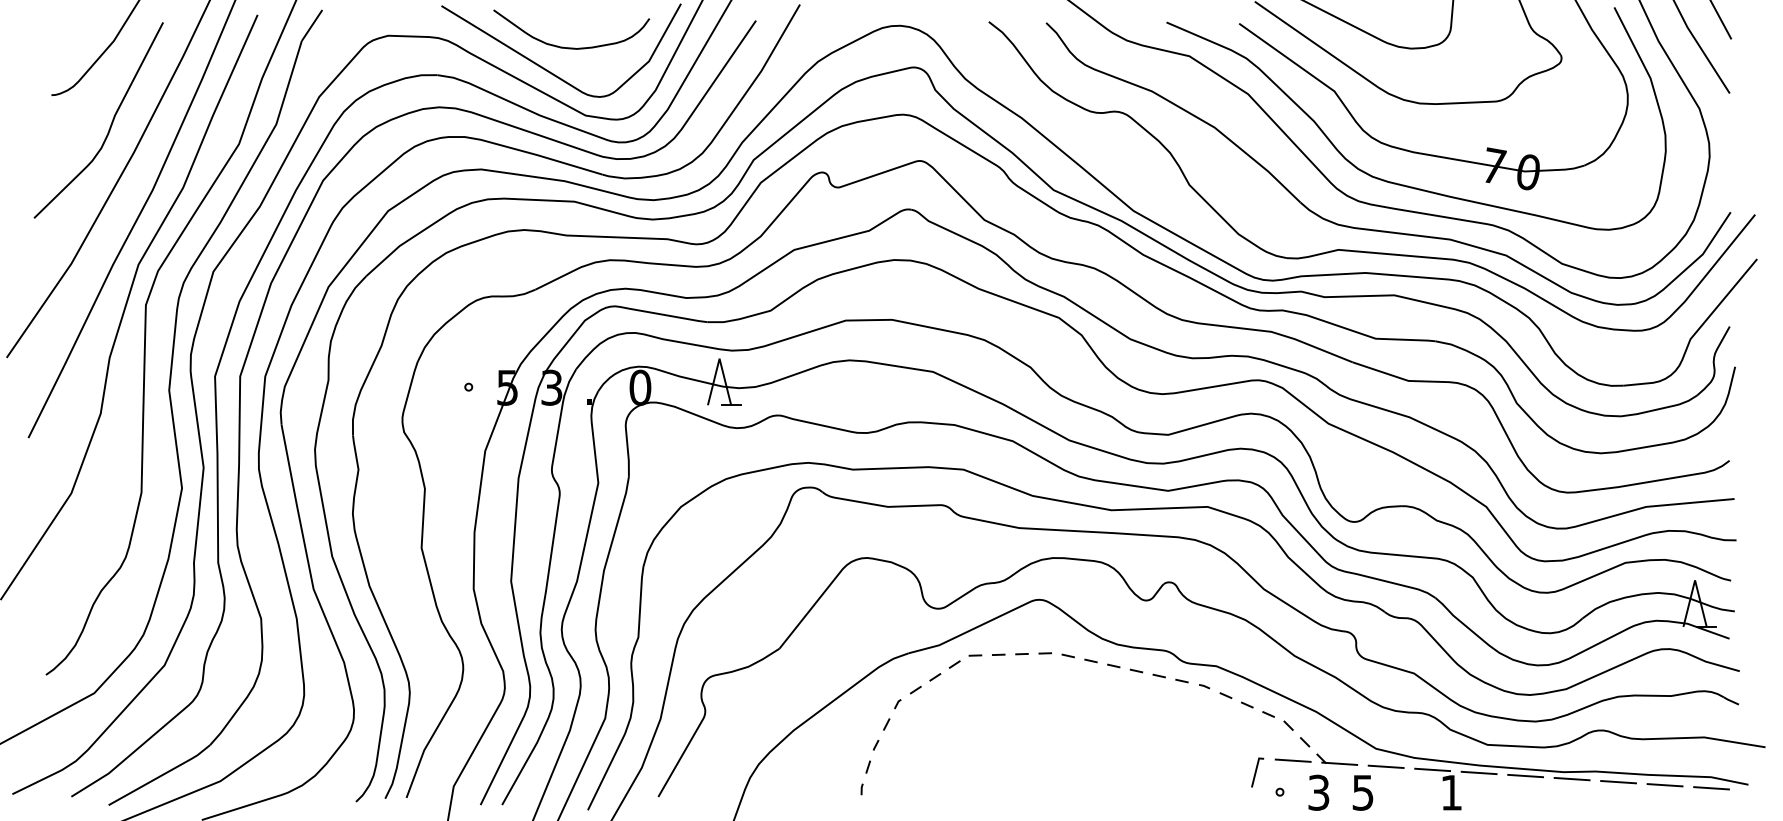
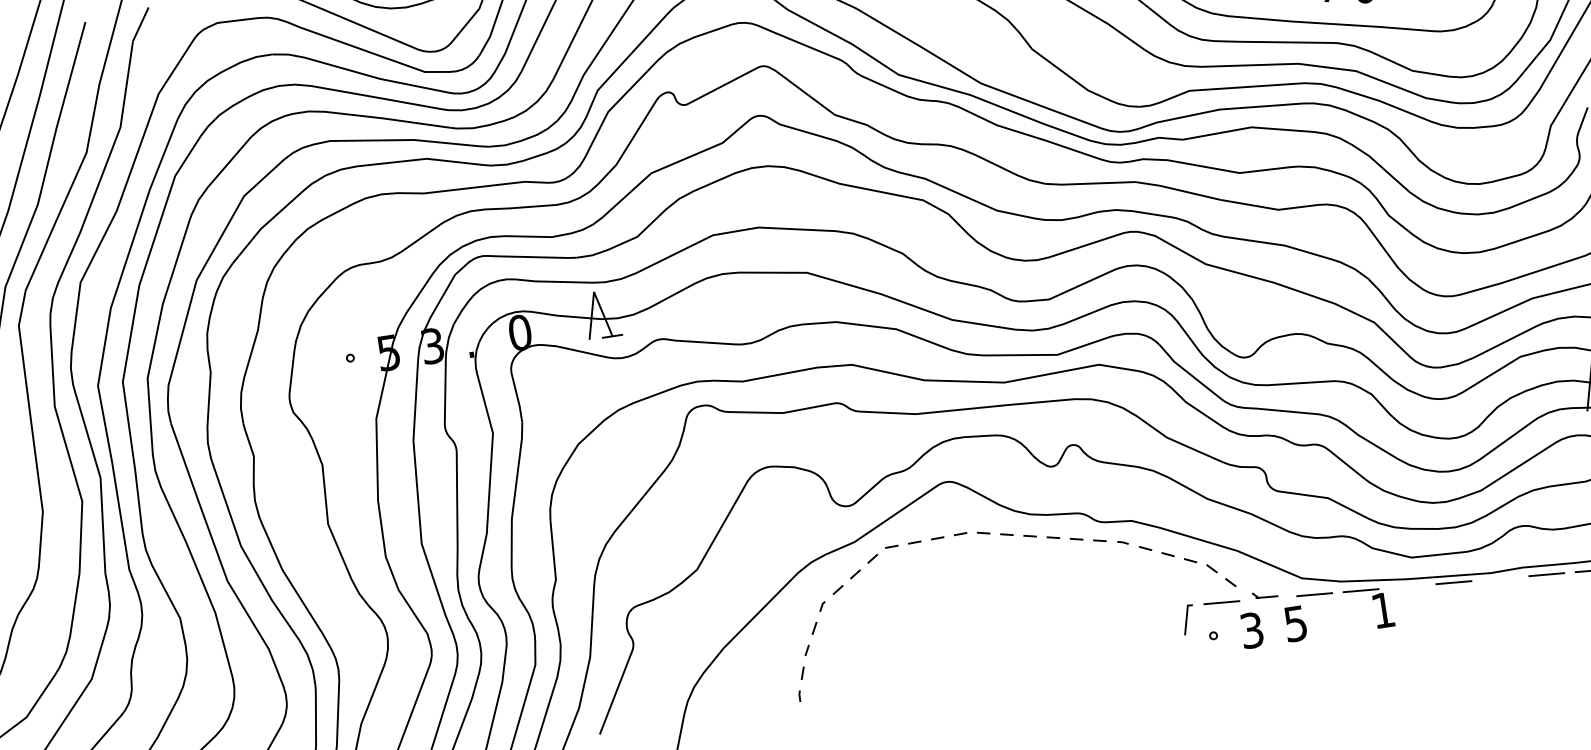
part: (1336, 759) -> (1264, 594), size x0.6
line: (1478, 772) -> (1406, 586), removed
line: (1571, 778) -> (1499, 578), removed

